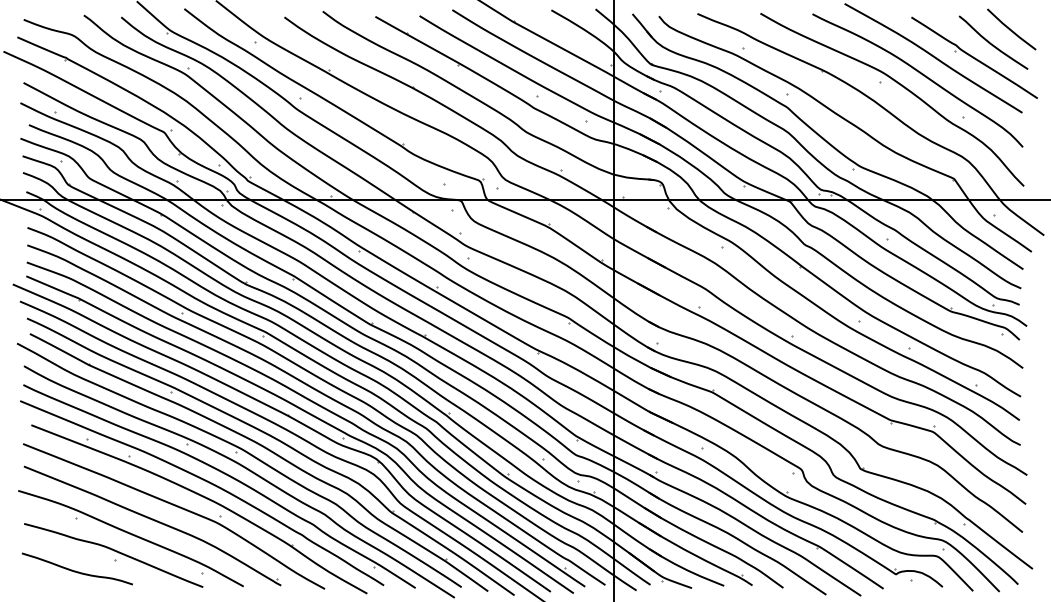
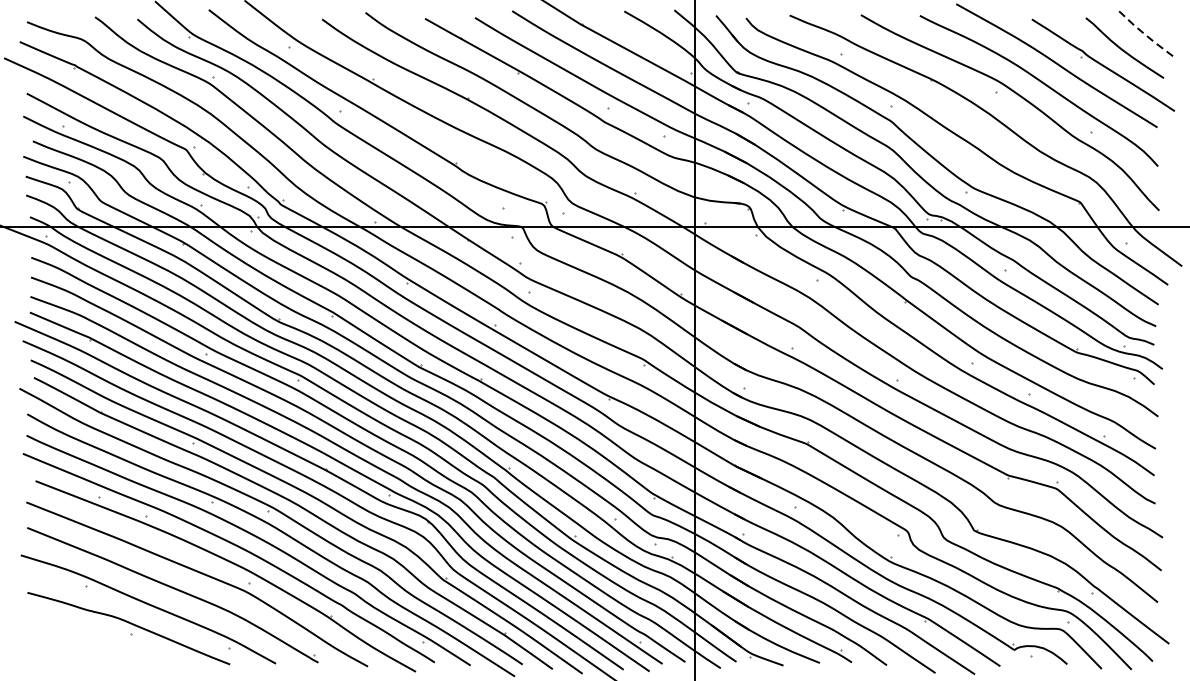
line: (1010, 30) -> (1144, 34), solid -> dashed
curve: (75, 570) -> (85, 645), removed

